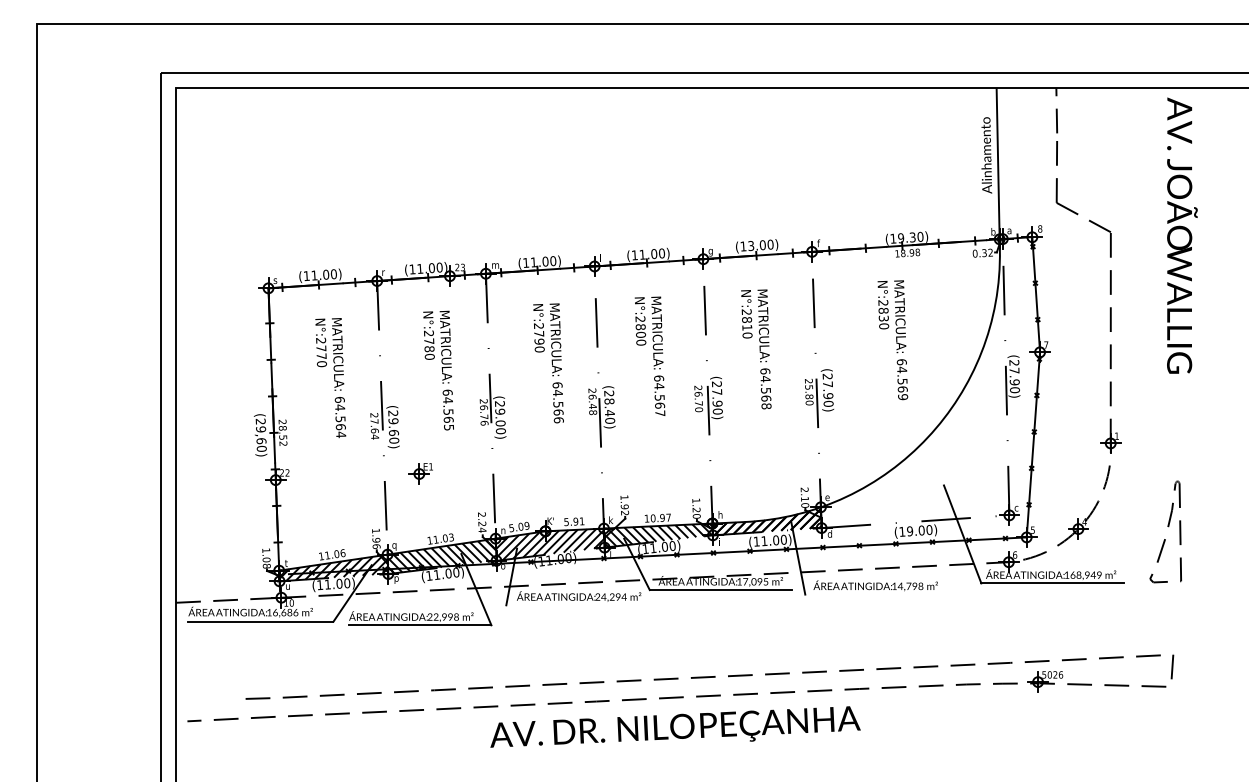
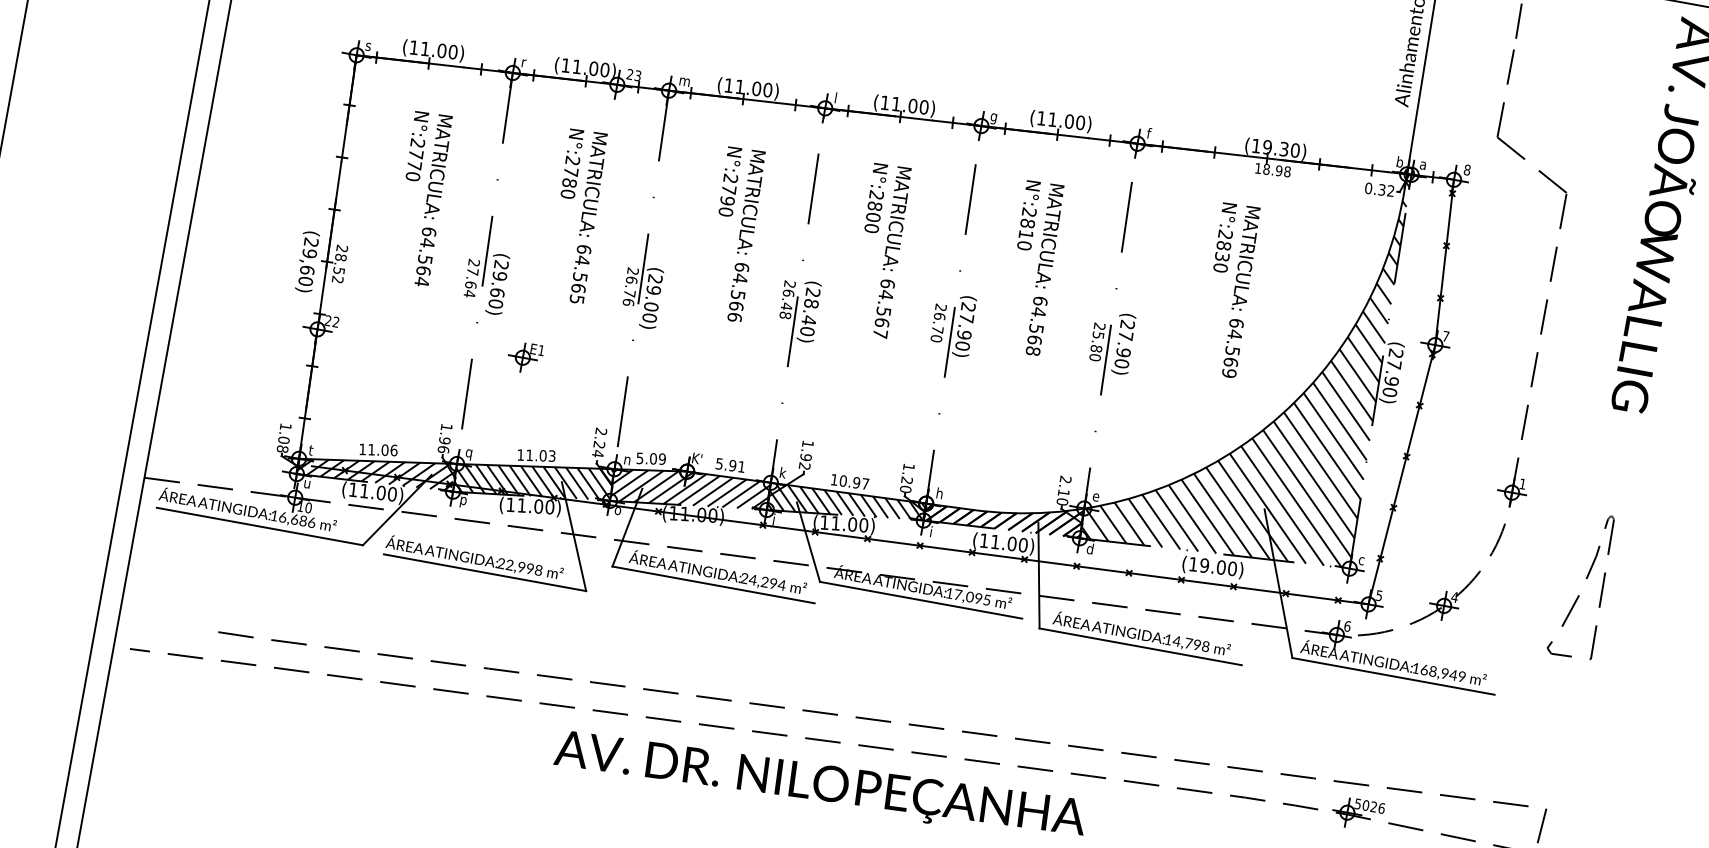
text: (751, 246) -> (1053, 120), (13.00) -> (11.00)
hatch: (915, 385) -> (1249, 360), added
part: (1165, 531) -> (1581, 584), moved
line: (876, 594) -> (1140, 646), added
line: (577, 605) -> (713, 585), added

